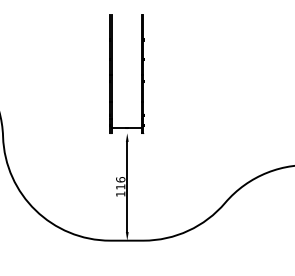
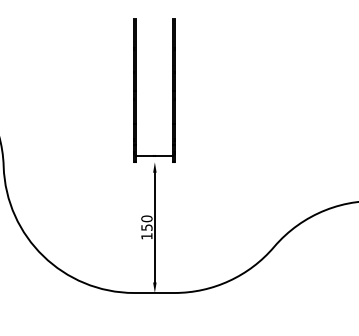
text: (120, 183) -> (146, 223), 116 -> 150

